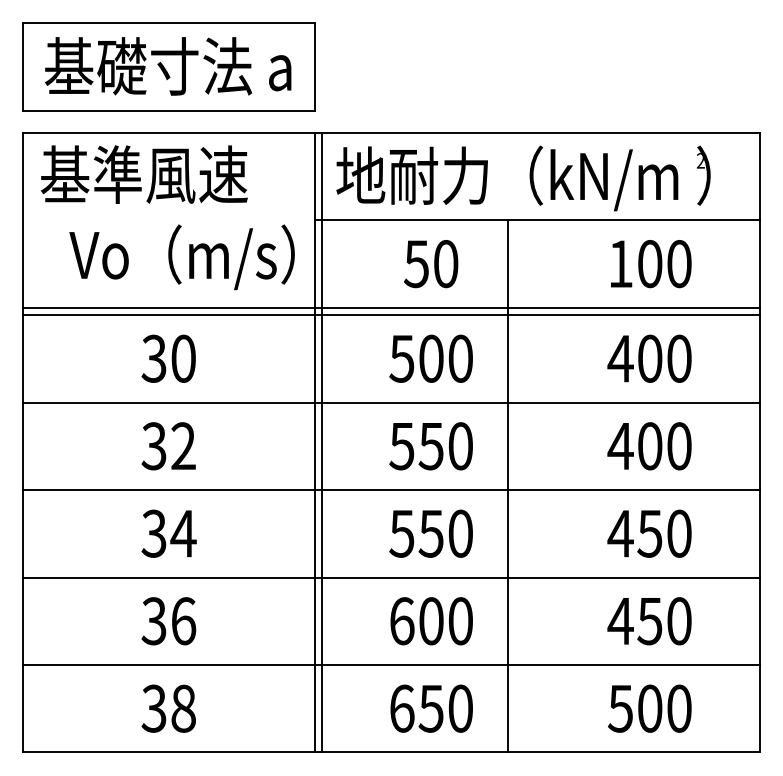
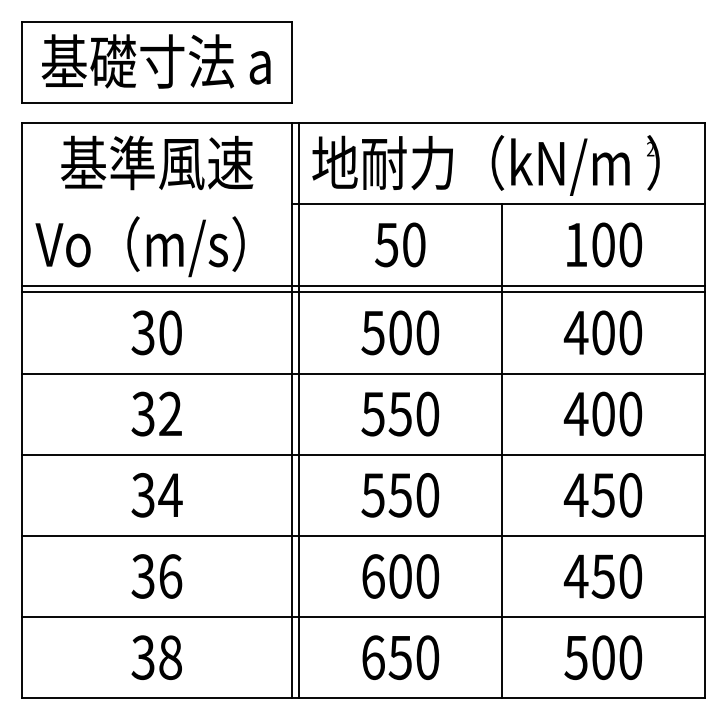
text: (144, 174) -> (157, 162), moved
text: (181, 257) -> (139, 246), moved
line: (507, 486) -> (502, 451), moved

